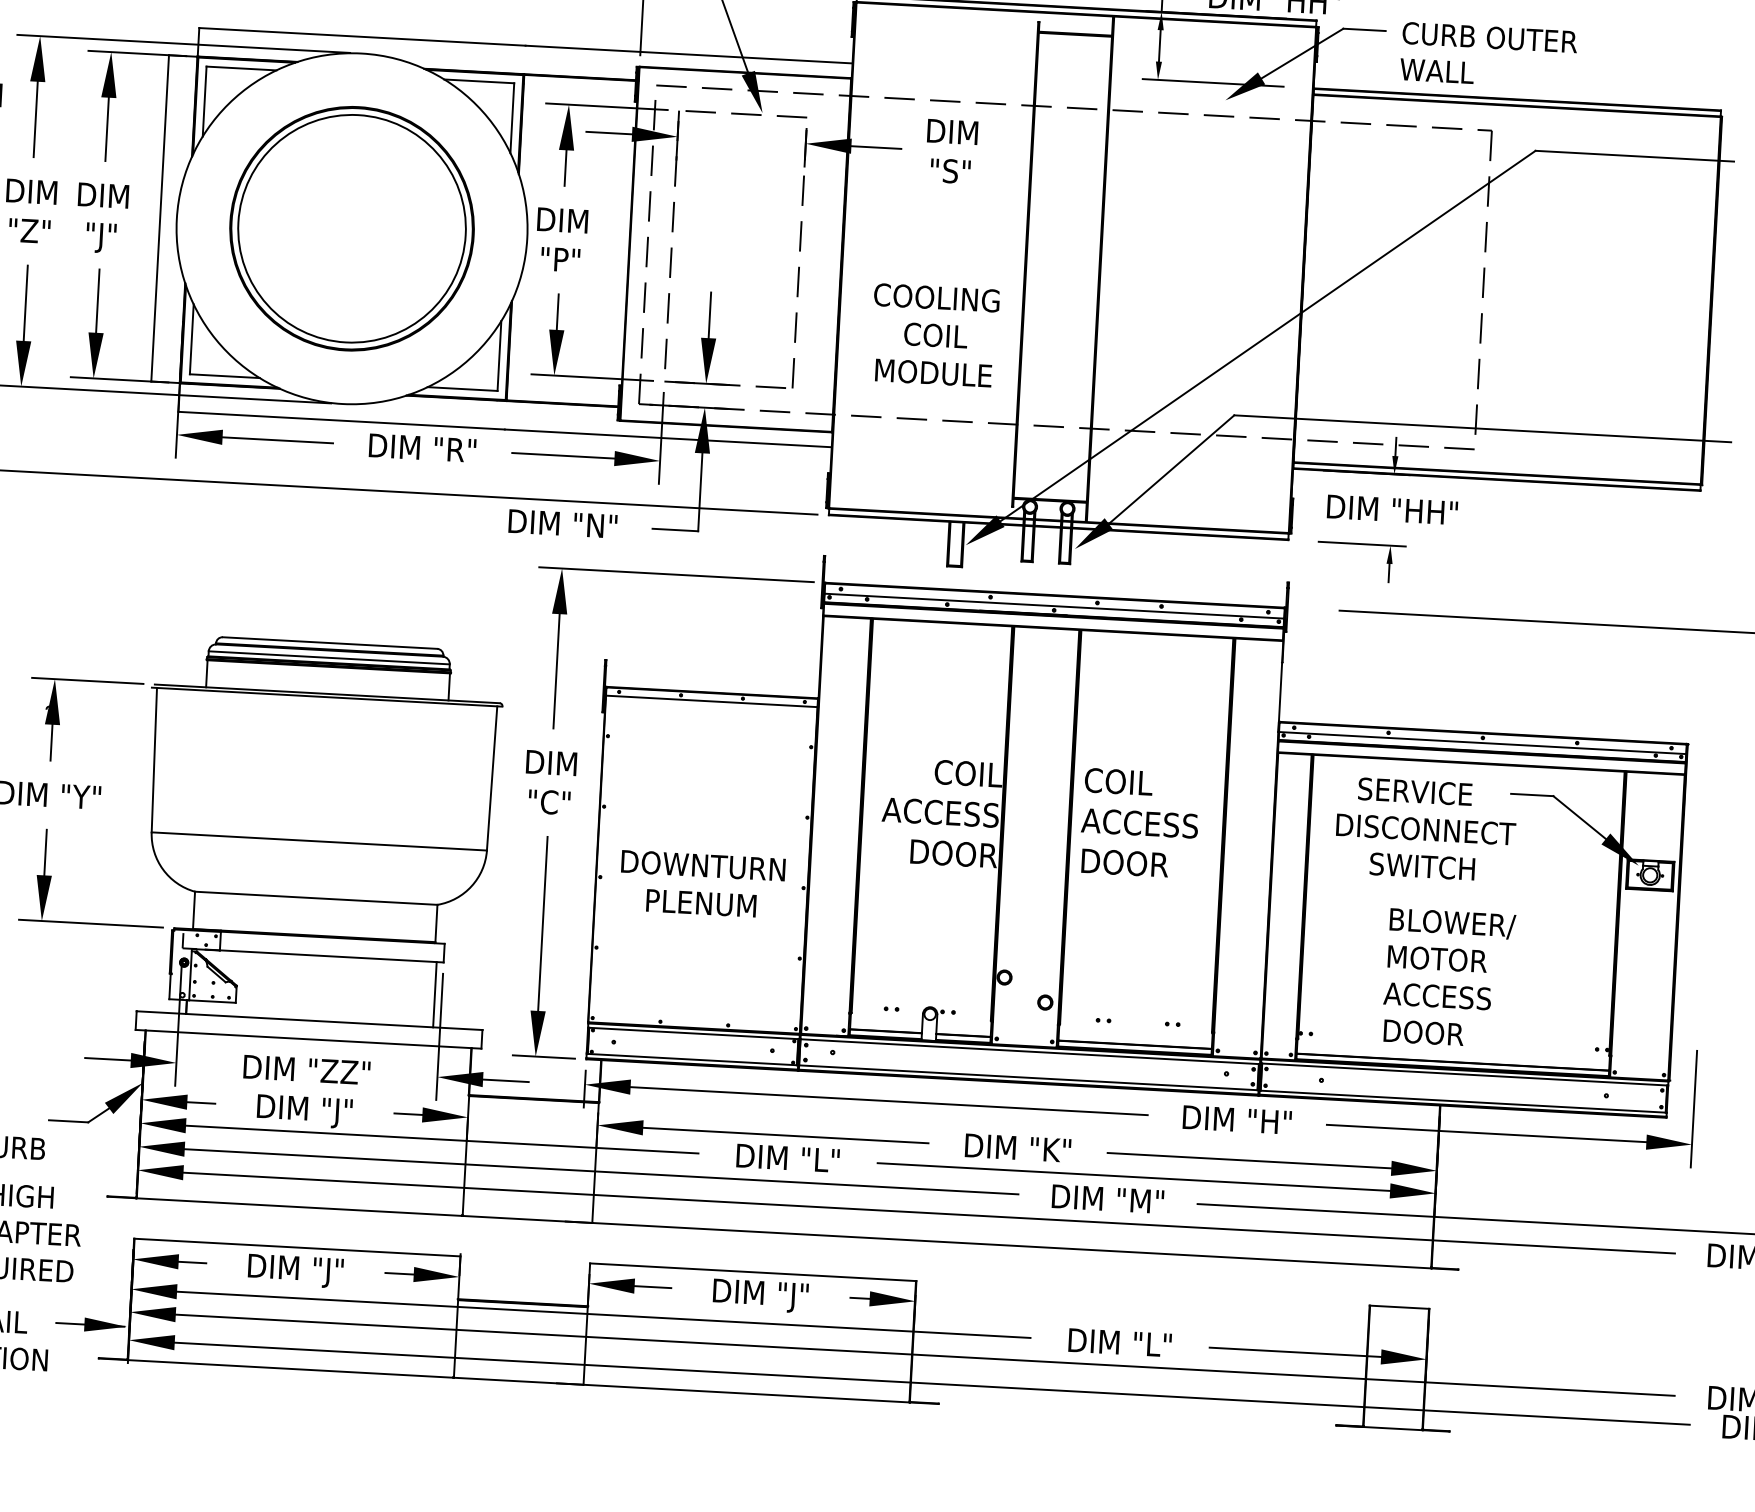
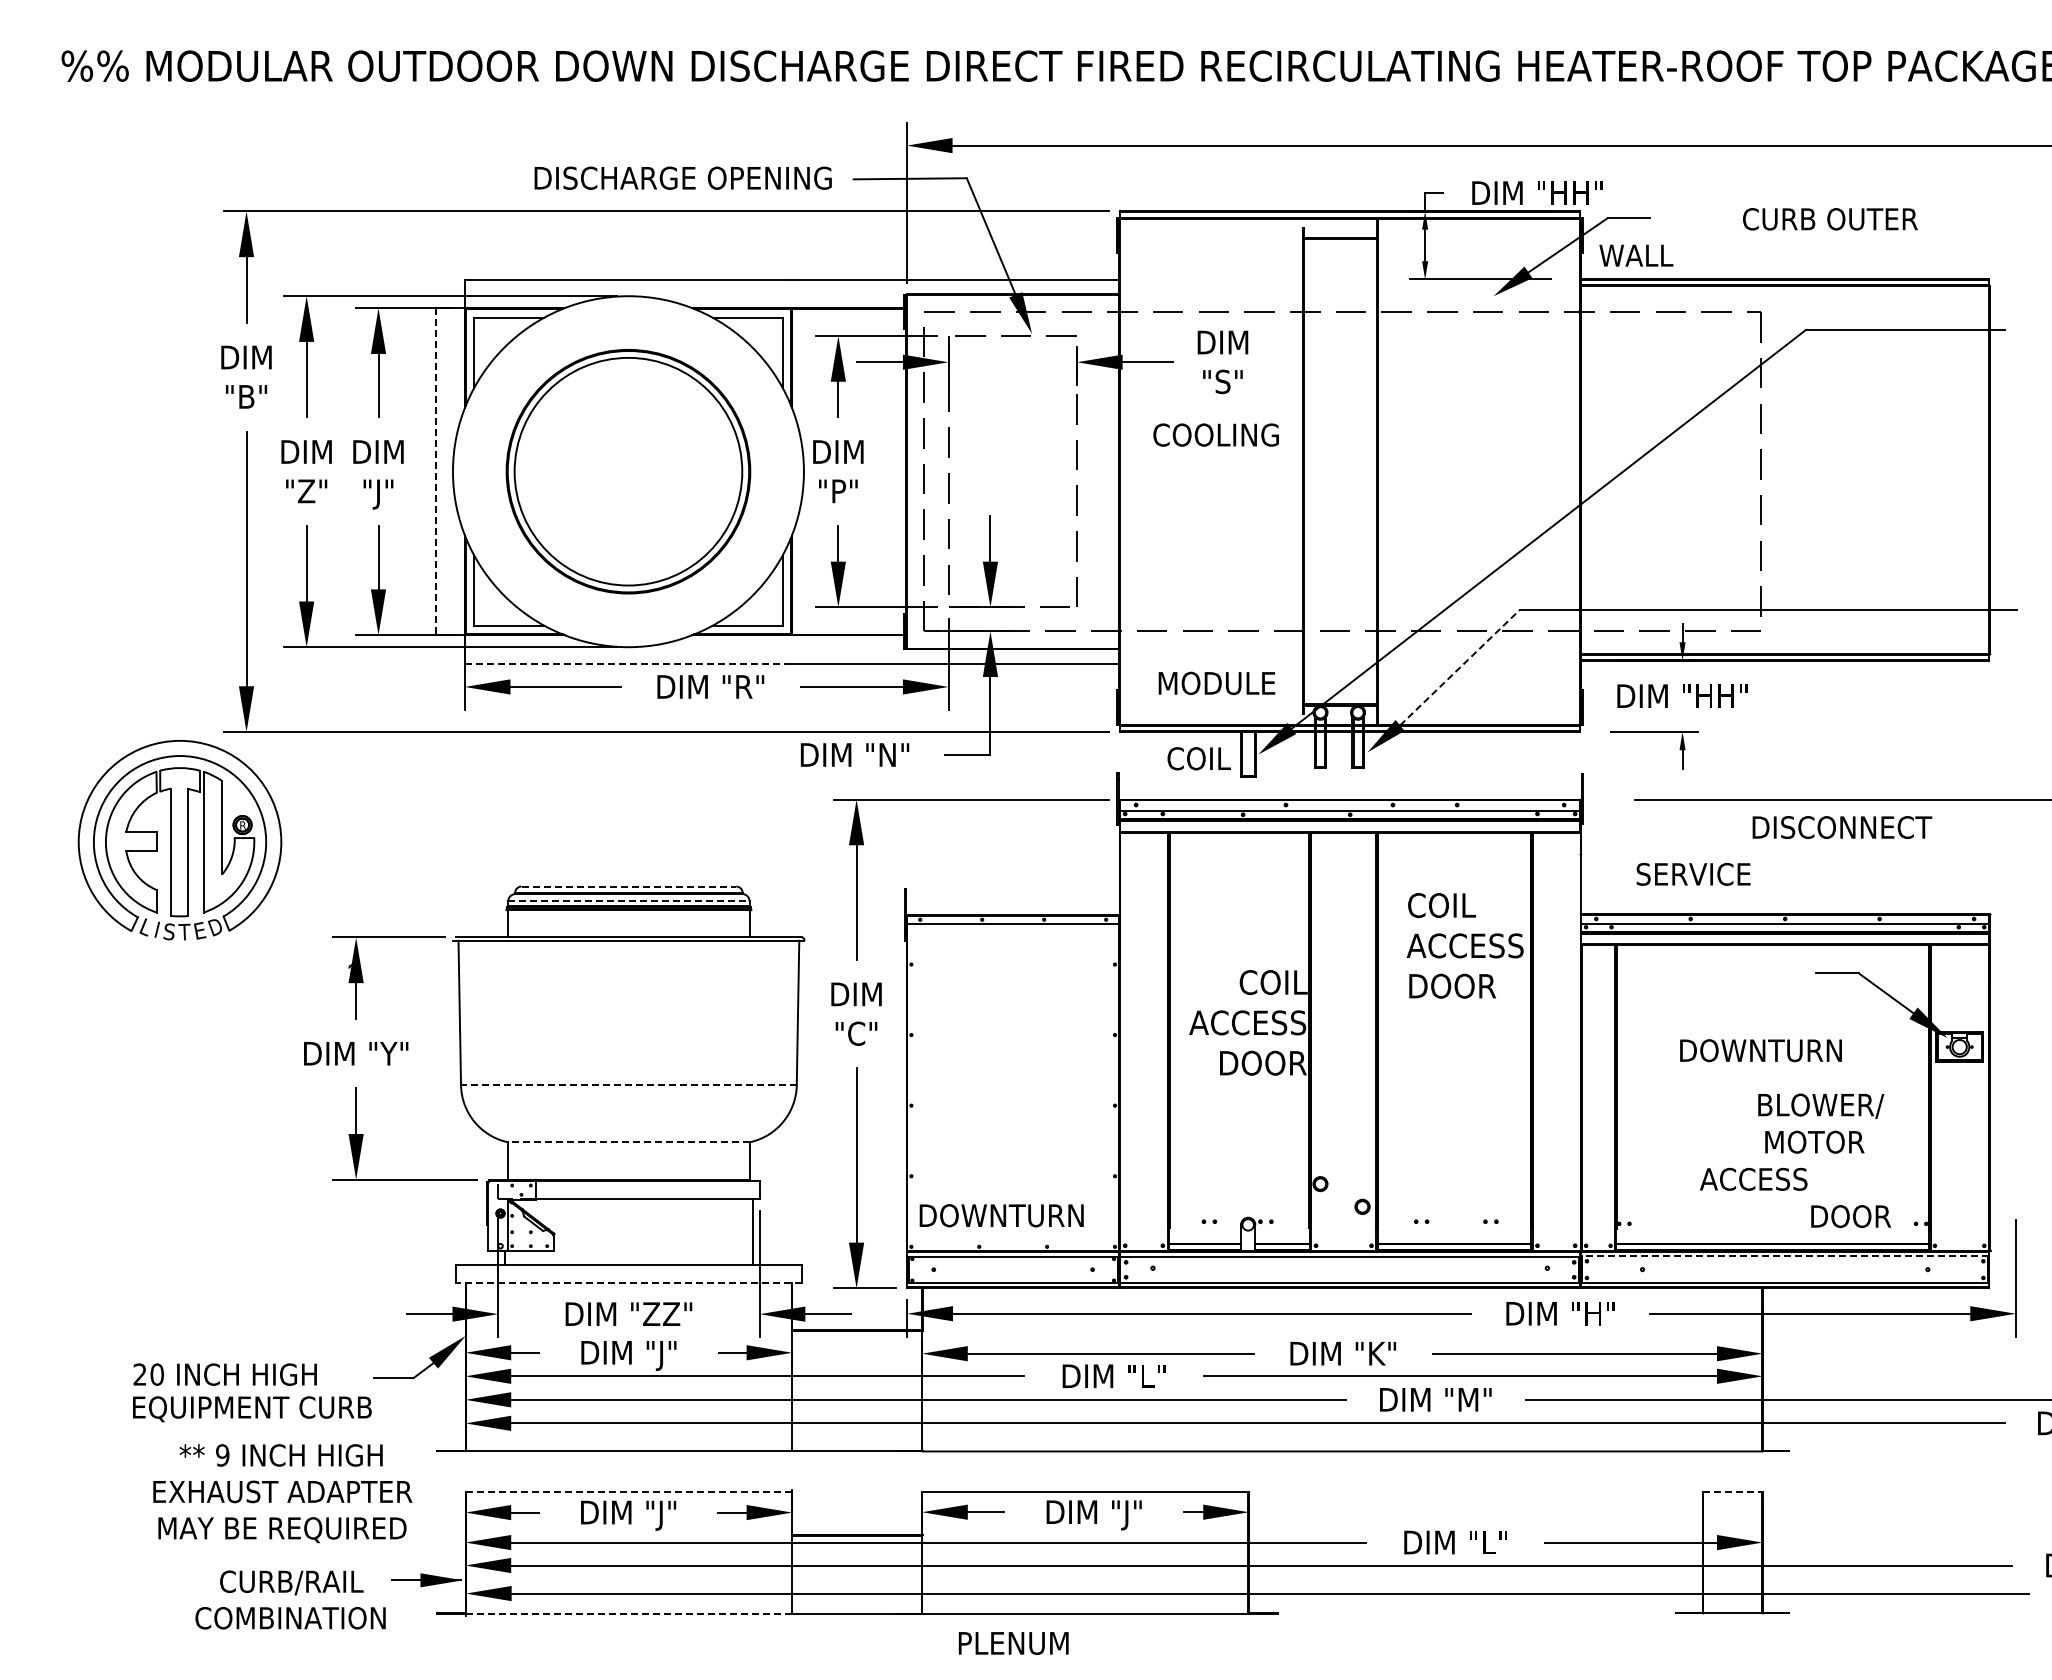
text: (1490, 37) -> (1830, 219), moved
text: (1437, 71) -> (1636, 255), moved
line: (160, 219) -> (436, 472), solid -> dashed
text: (936, 297) -> (1215, 434), moved
text: (935, 335) -> (1198, 758), moved
text: (933, 372) -> (1216, 682), moved
line: (341, 420) -> (628, 663), solid -> dashed
line: (1171, 469) -> (1459, 667), solid -> dashed
line: (330, 643) -> (629, 886), solid -> dashed
line: (328, 657) -> (628, 901), solid -> dashed
text: (1415, 790) -> (1693, 873), moved
text: (1139, 823) -> (1464, 945), moved
text: (1426, 829) -> (1842, 827), moved
line: (318, 841) -> (628, 1085), solid -> dashed
text: (703, 865) -> (1001, 1215), moved
text: (1451, 867) -> (1760, 1050), SWITCH -> DOWNTURN
line: (315, 898) -> (628, 1142), solid -> dashed
text: (701, 903) -> (1013, 1643), moved
text: (1453, 923) -> (1821, 1105), moved
text: (1437, 958) -> (1814, 1141), moved
text: (1424, 1032) -> (1851, 1216), moved
line: (308, 1039) -> (628, 1283), solid -> dashed
line: (1464, 1074) -> (1785, 1256), solid -> dashed
line: (296, 1247) -> (628, 1491), solid -> dashed
line: (1399, 1306) -> (1732, 1491), solid -> dashed
line: (291, 1368) -> (629, 1613), solid -> dashed

